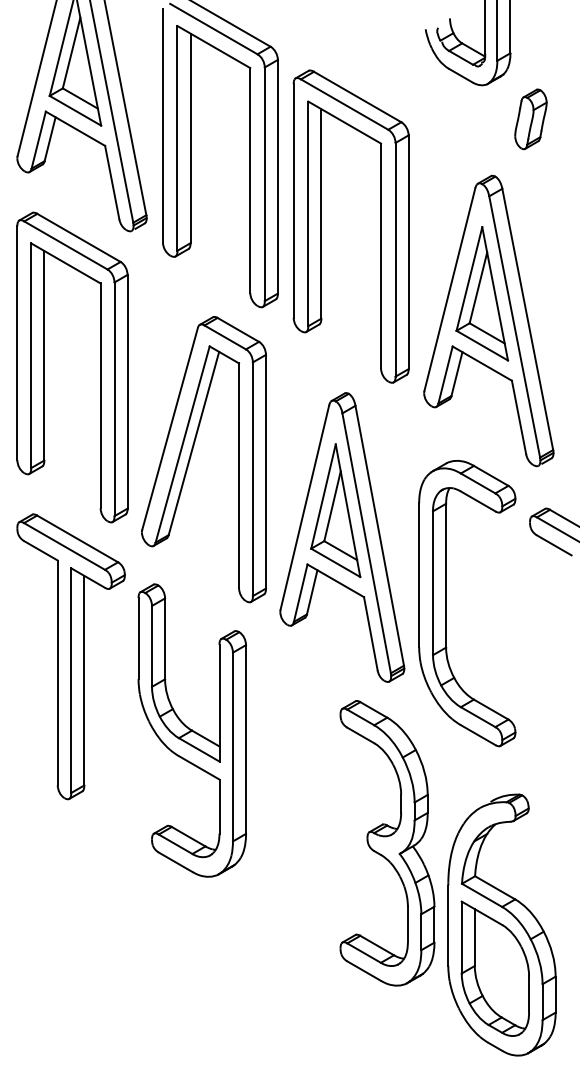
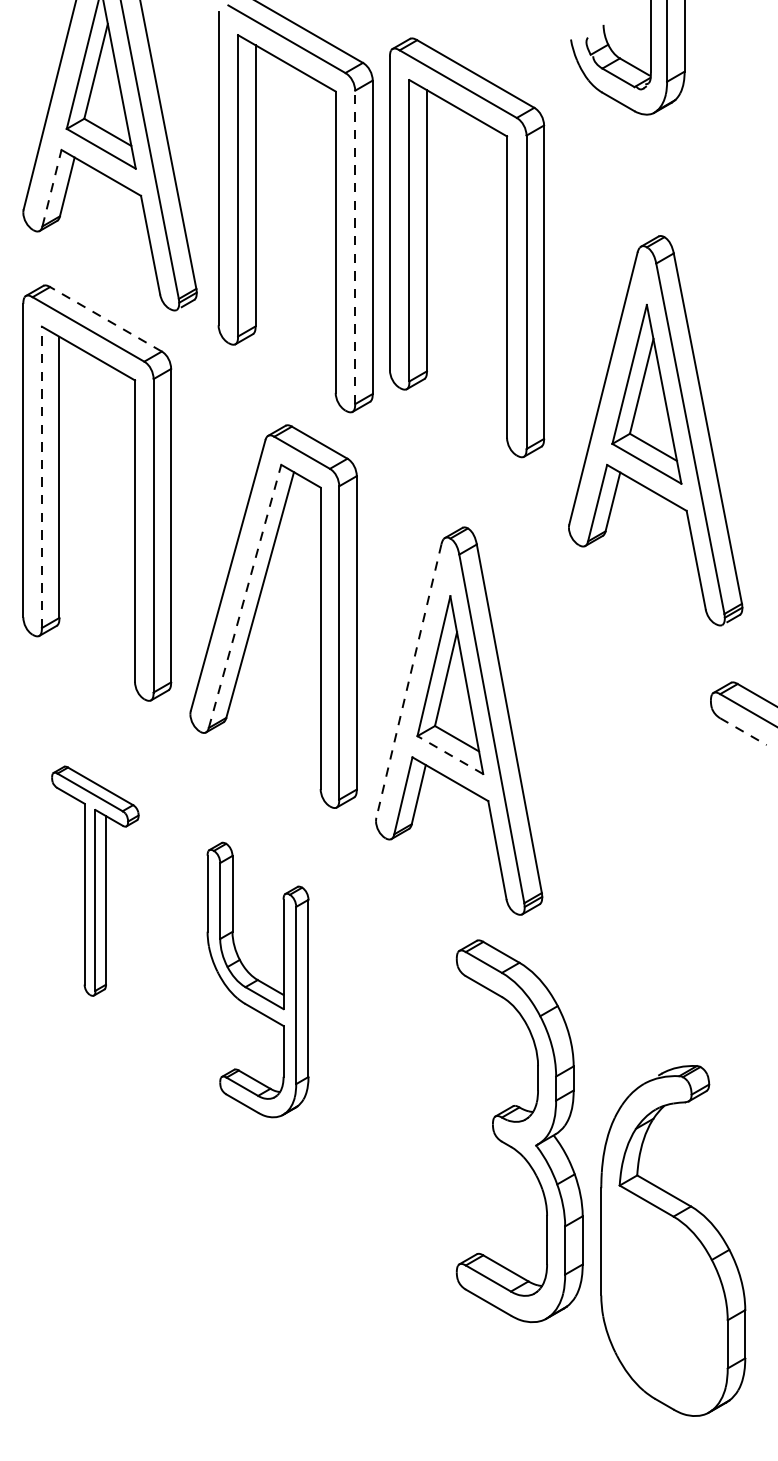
part: (530, 119) -> (711, 160), removed
line: (38, 139) -> (51, 187), solid -> dashed
line: (264, 184) -> (354, 247), solid -> dashed
part: (321, 226) -> (427, 247), moved
line: (78, 237) -> (105, 318), solid -> dashed
line: (31, 355) -> (42, 477), solid -> dashed
line: (182, 444) -> (244, 596), solid -> dashed
line: (304, 507) -> (408, 680), solid -> dashed
line: (554, 545) -> (743, 731), solid -> dashed
line: (335, 562) -> (450, 754), solid -> dashed
part: (446, 603) -> (598, 809), removed
part: (70, 656) -> (94, 880), size x0.6
part: (192, 730) -> (258, 979), size x0.7
part: (494, 968) -> (663, 1299), removed

